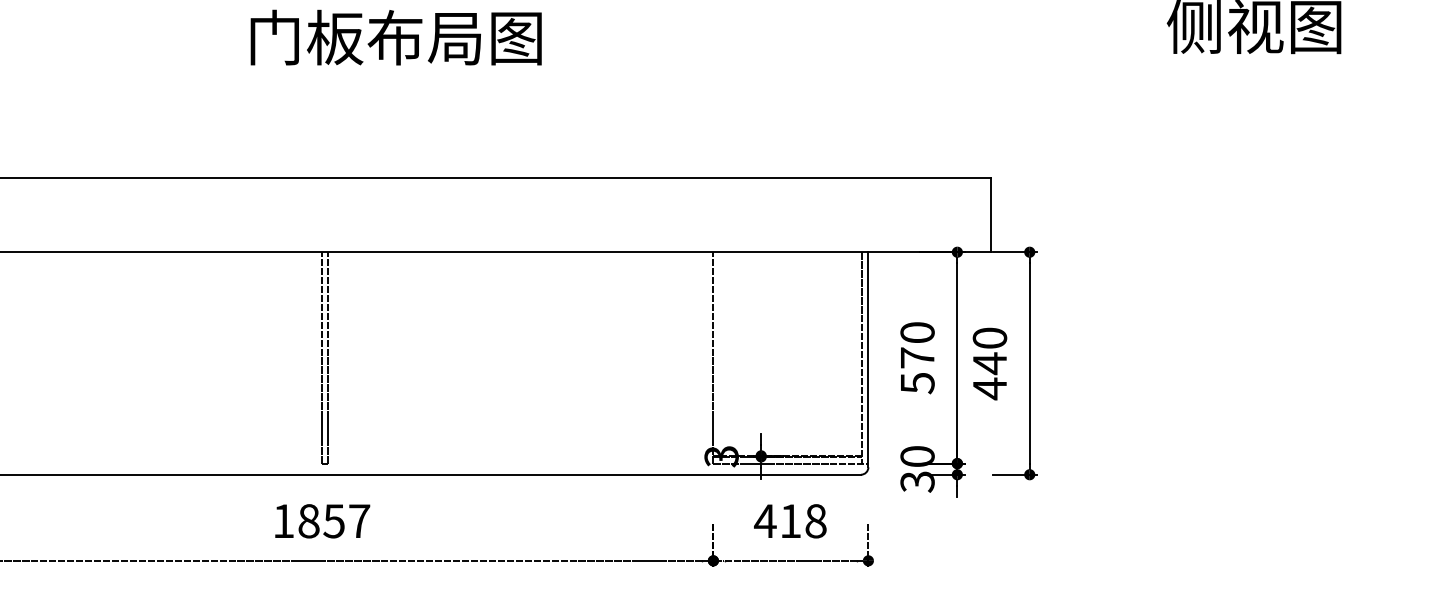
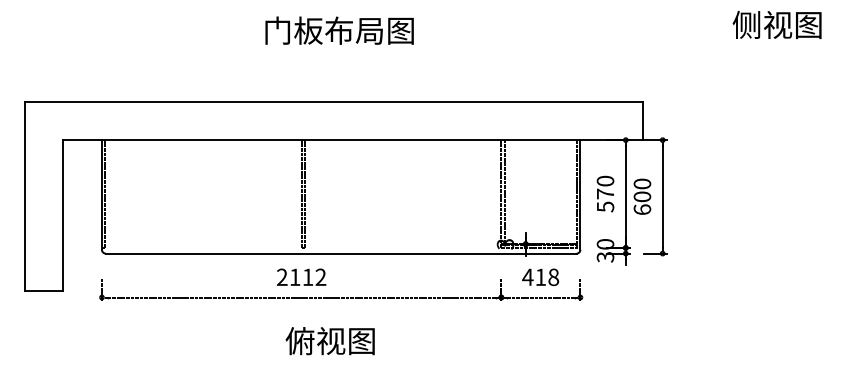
line: (719, 352) -> (504, 191), added
text: (990, 376) -> (642, 203), 440 -> 600
text: (321, 521) -> (301, 277), 1857 -> 2112

